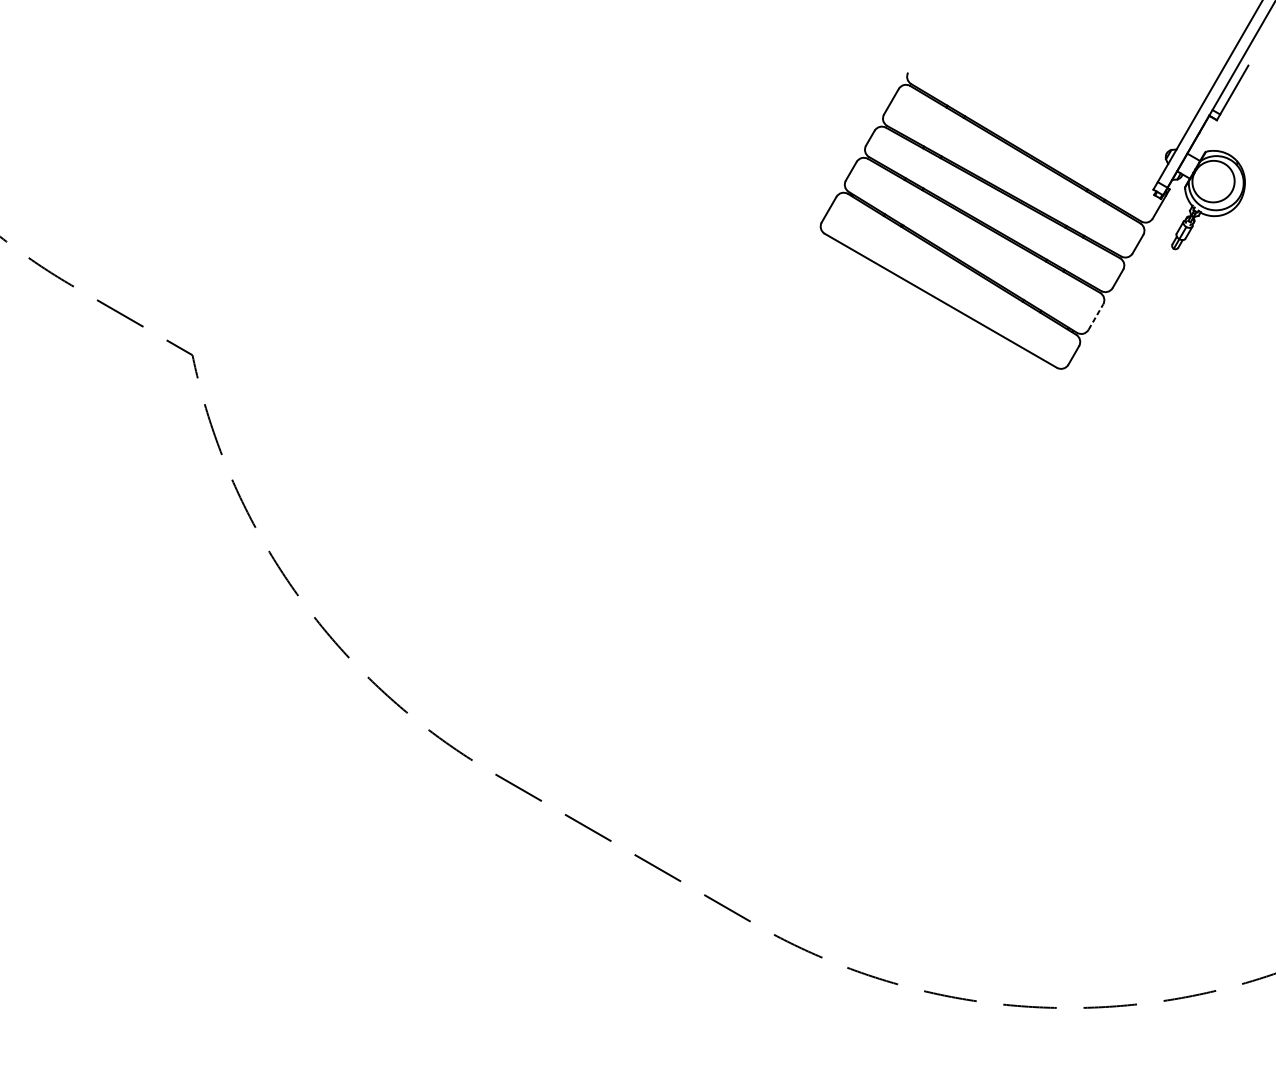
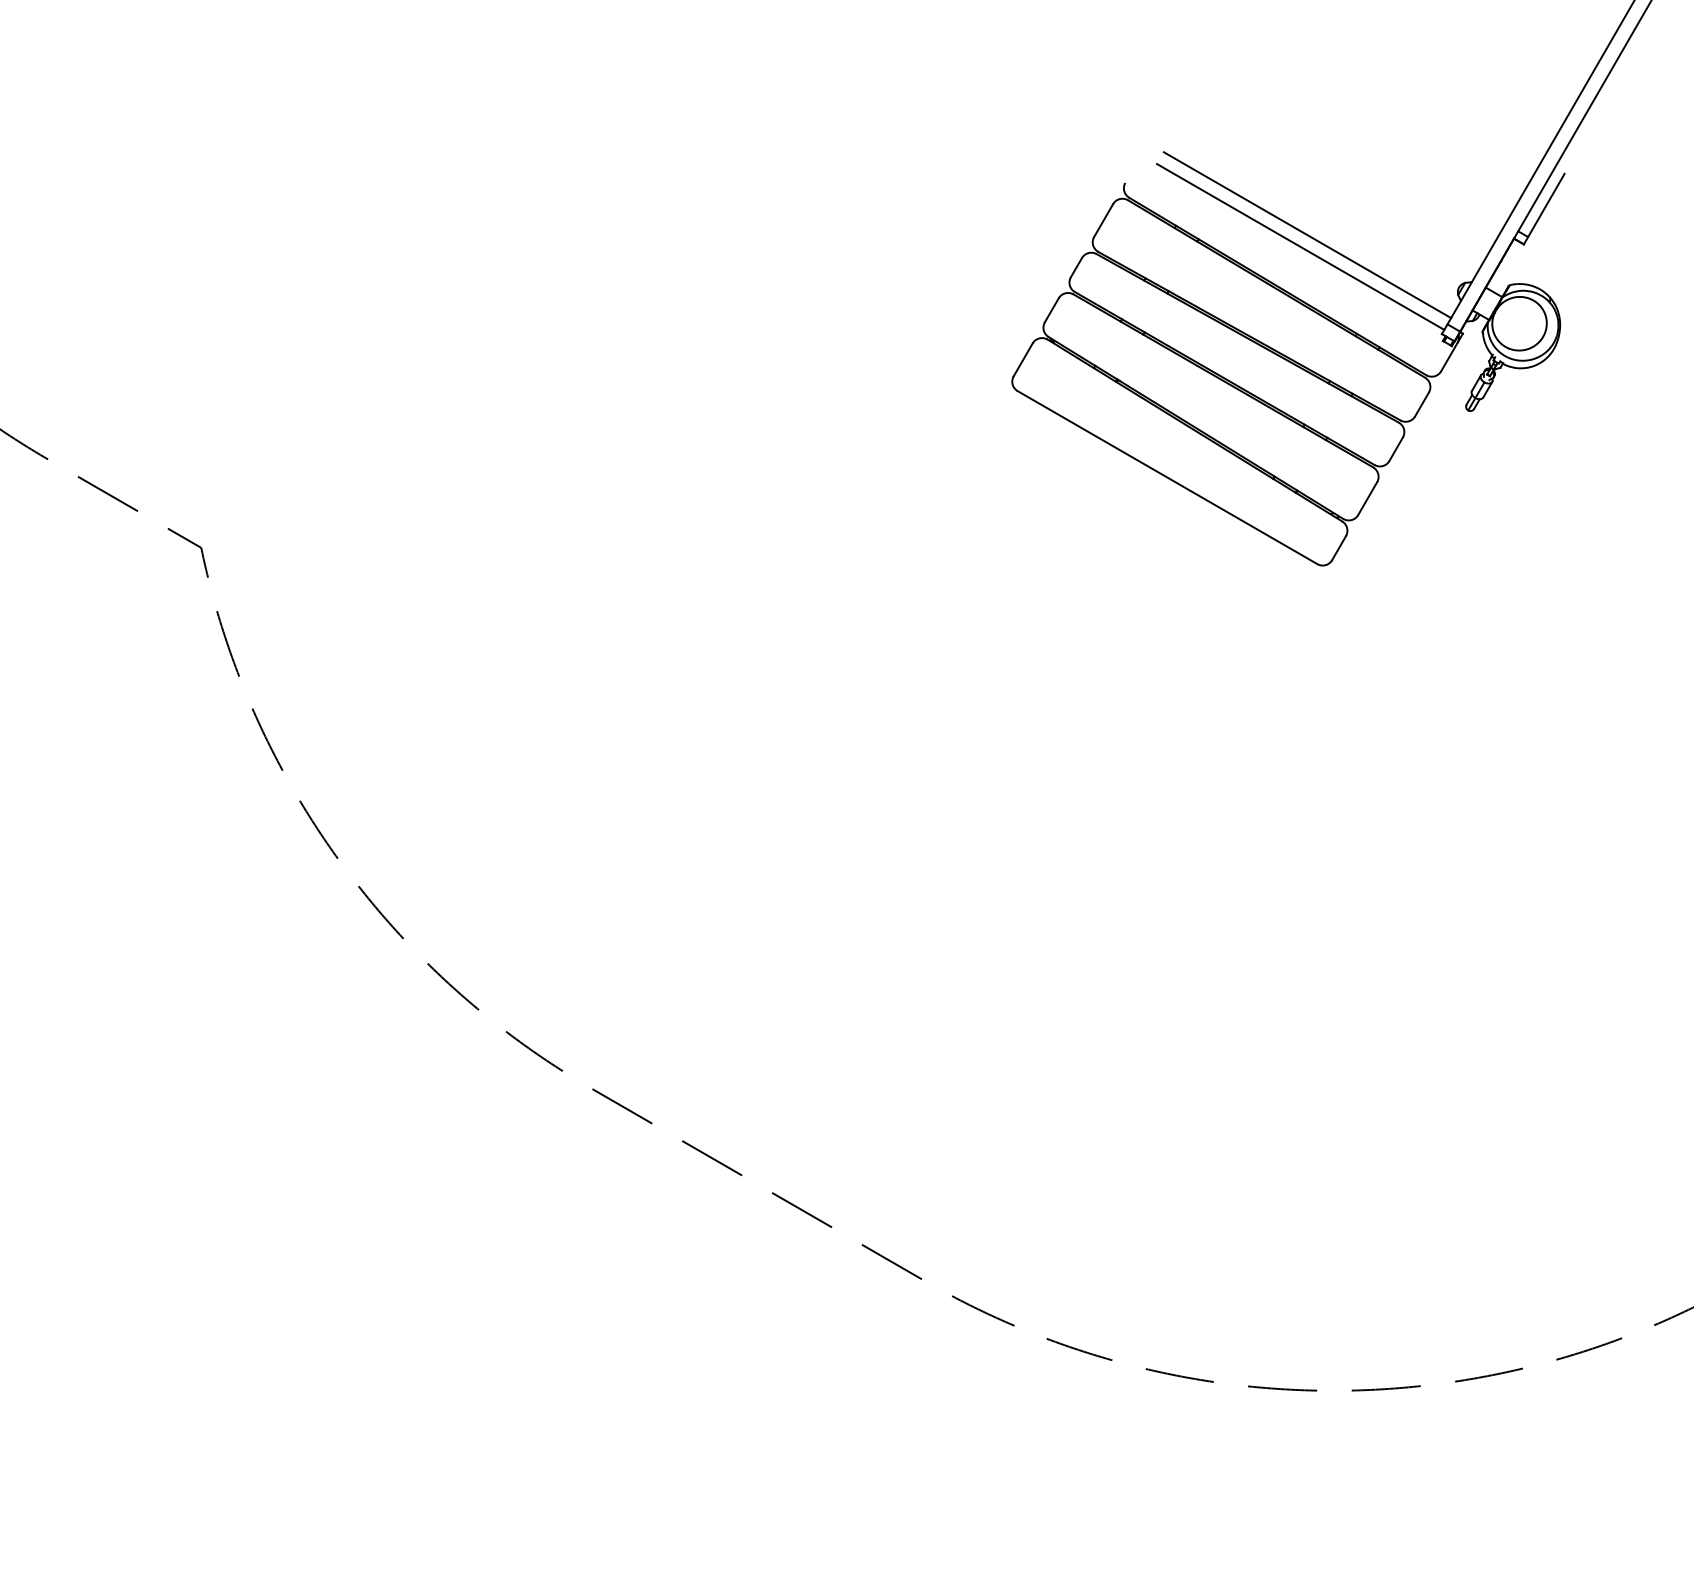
line: (1049, 113) -> (1307, 235), added
line: (1043, 121) -> (1300, 246), added
line: (1095, 316) -> (1367, 498), dashed -> solid

